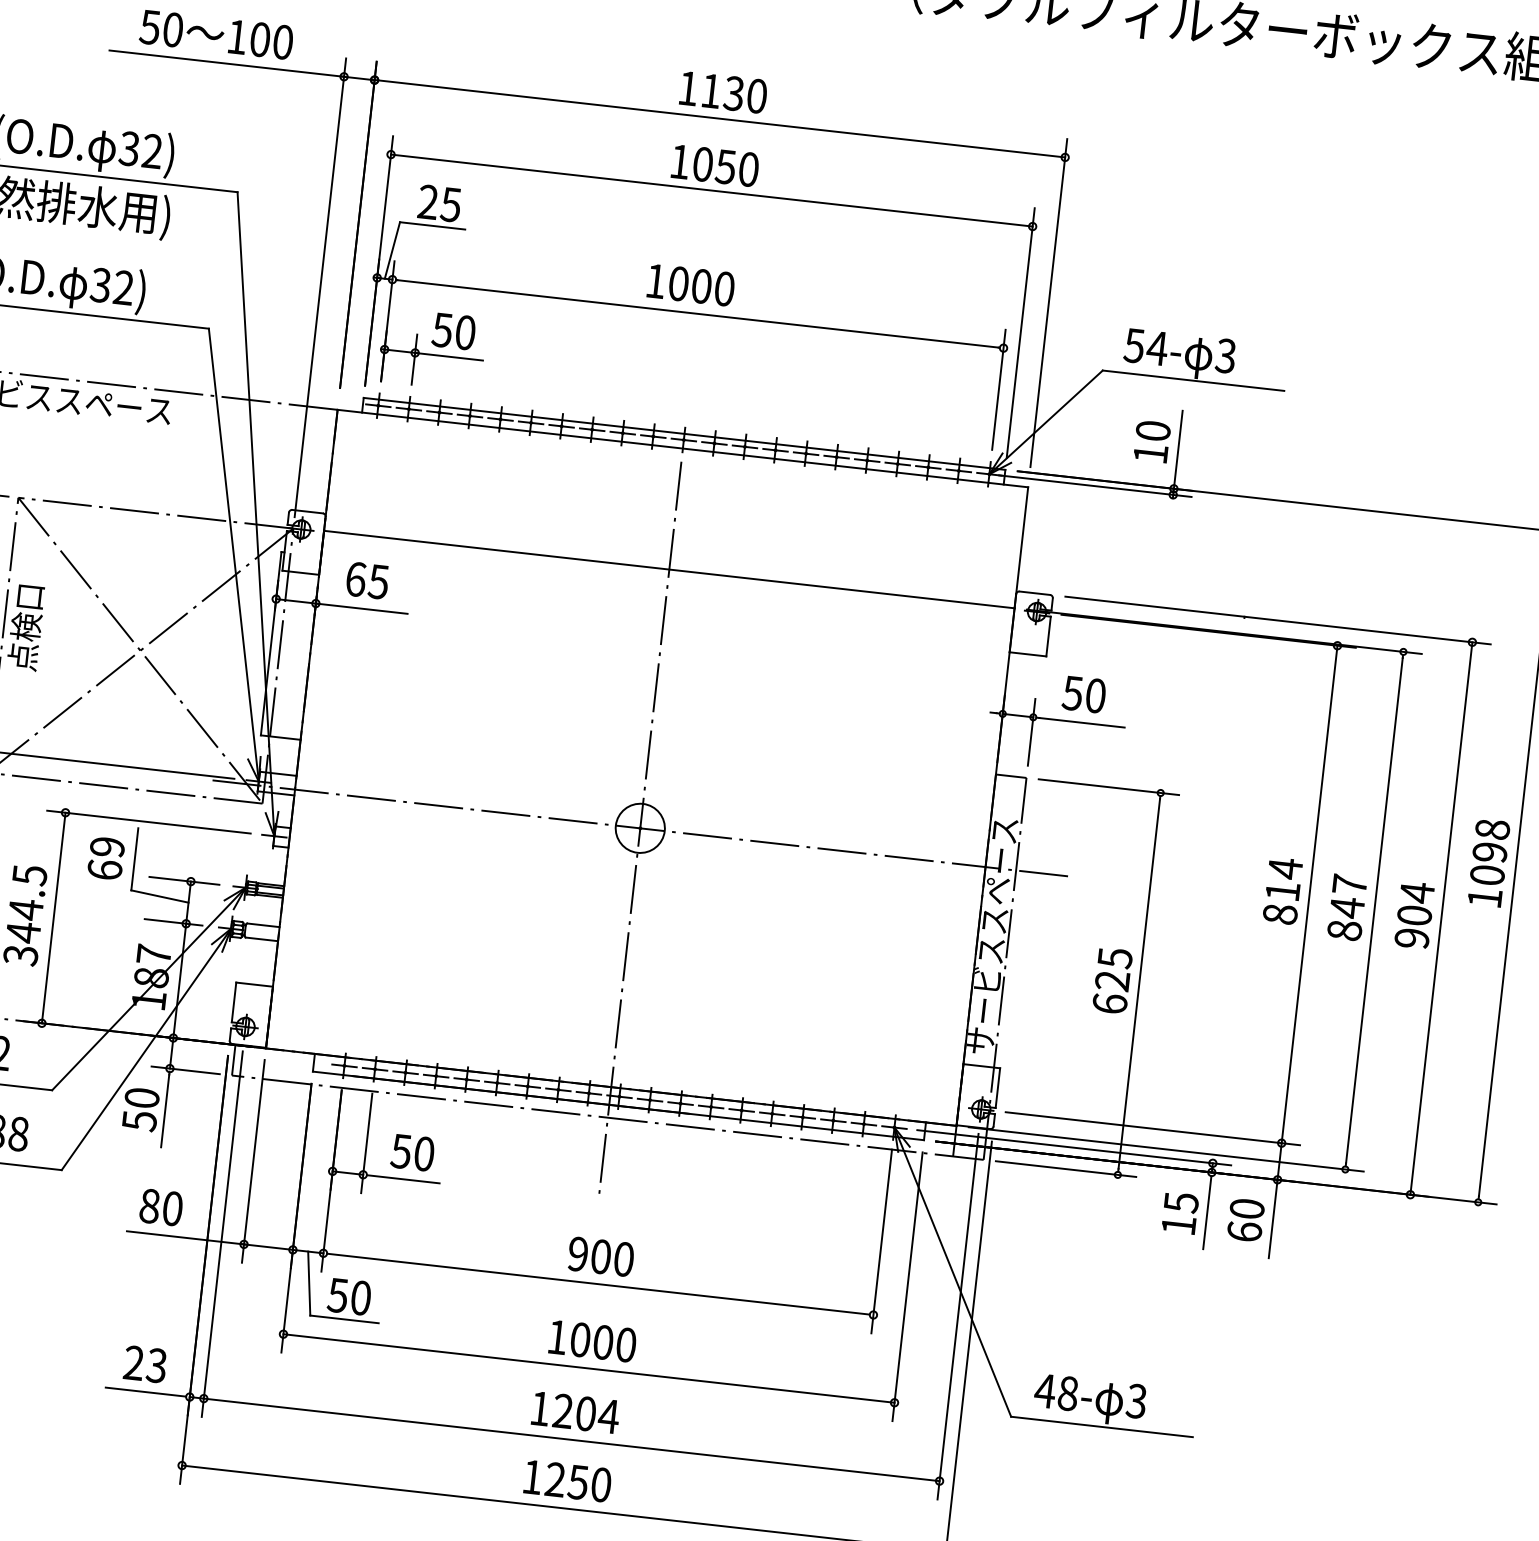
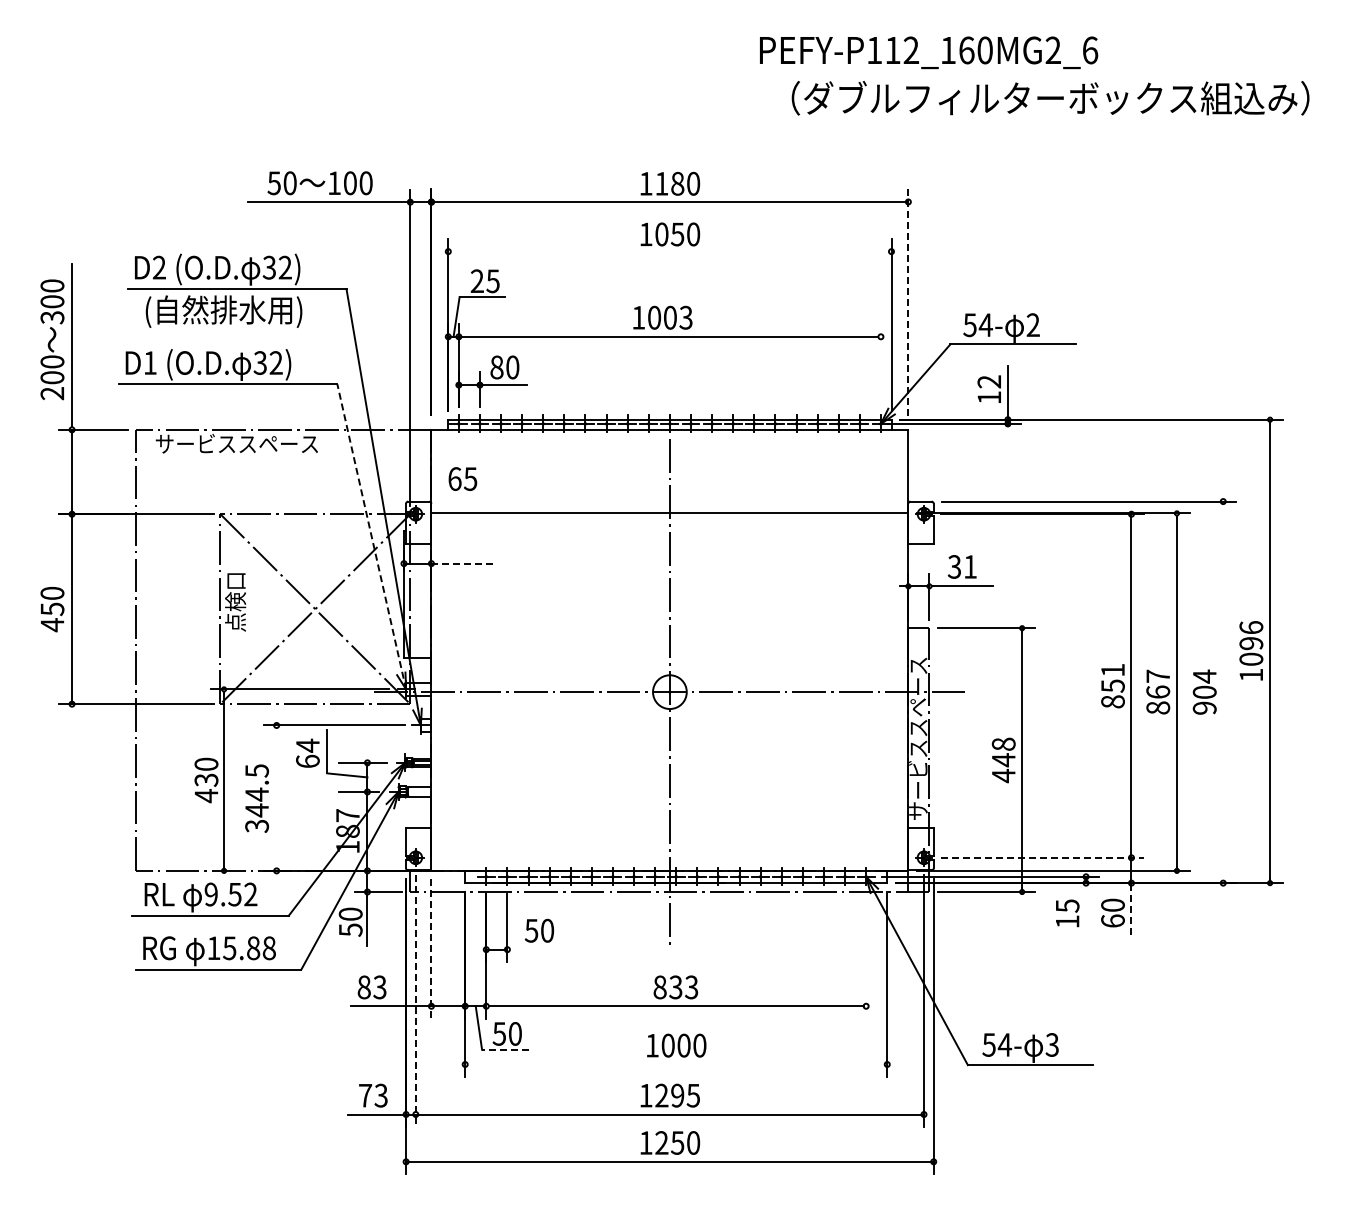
text: (733, 93) -> (677, 183), 1130 -> 1180
line: (711, 190) -> (669, 251), removed
text: (723, 288) -> (685, 317), 1000 -> 1003
line: (1049, 302) -> (908, 302), solid -> dashed
text: (441, 330) -> (496, 367), 50 -> 80
text: (1224, 356) -> (1032, 325), 3 -> 2
line: (998, 389) -> (880, 365), removed
text: (1153, 430) -> (989, 381), 10 -> 12
line: (233, 554) -> (371, 536), solid -> dashed
text: (367, 579) -> (462, 478), moved
line: (362, 608) -> (463, 563), solid -> dashed
text: (1084, 693) -> (962, 566), 50 -> 31
text: (1492, 829) -> (1251, 627), 1098 -> 1096
text: (106, 846) -> (307, 745), 69 -> 64
text: (1283, 879) -> (1112, 677), 814 -> 851
text: (1347, 908) -> (1158, 692), 847 -> 867
line: (53, 916) -> (276, 797), removed
line: (1441, 918) -> (1223, 692), removed
text: (1112, 981) -> (1003, 760), 625 -> 448
line: (1152, 1128) -> (1042, 857), solid -> dashed
line: (253, 1162) -> (431, 949), solid -> dashed
line: (403, 1179) -> (535, 949), removed
text: (171, 1208) -> (379, 987), 80 -> 83
line: (1208, 1212) -> (1086, 910), removed
line: (1273, 1219) -> (1131, 910), solid -> dashed
line: (221, 1234) -> (415, 1001), solid -> dashed
line: (882, 1241) -> (866, 955), removed
text: (600, 1256) -> (675, 987), 900 -> 833
line: (344, 1319) -> (505, 1049), solid -> dashed
text: (134, 1362) -> (365, 1095), 23 -> 73
line: (589, 1368) -> (676, 1064), removed
text: (1057, 1391) -> (997, 1044), 48- -> 54-
text: (597, 1414) -> (685, 1095), 1204 -> 1295

